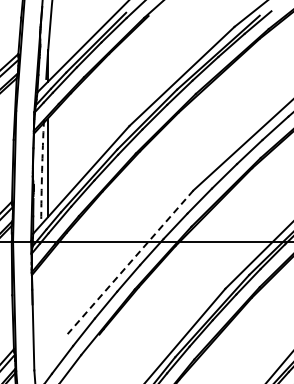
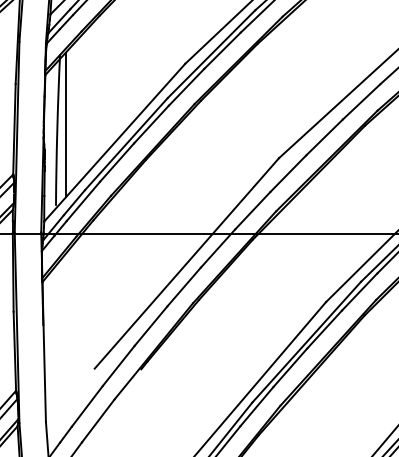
arc: (42, 171) -> (57, 130), dashed -> solid
line: (130, 262) -> (186, 263), dashed -> solid

